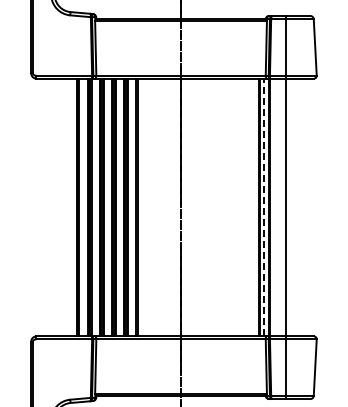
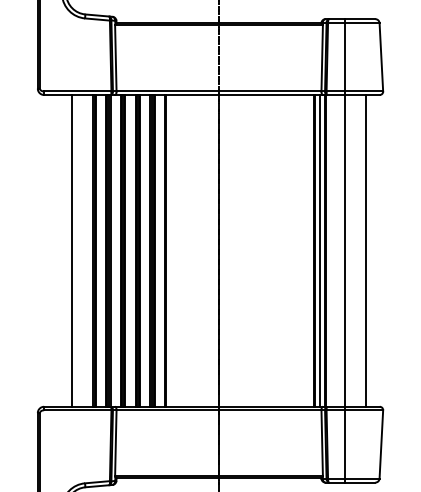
line: (59, 207) -> (72, 250), added
line: (264, 207) -> (319, 250), dashed -> solid
line: (302, 207) -> (365, 250), added

